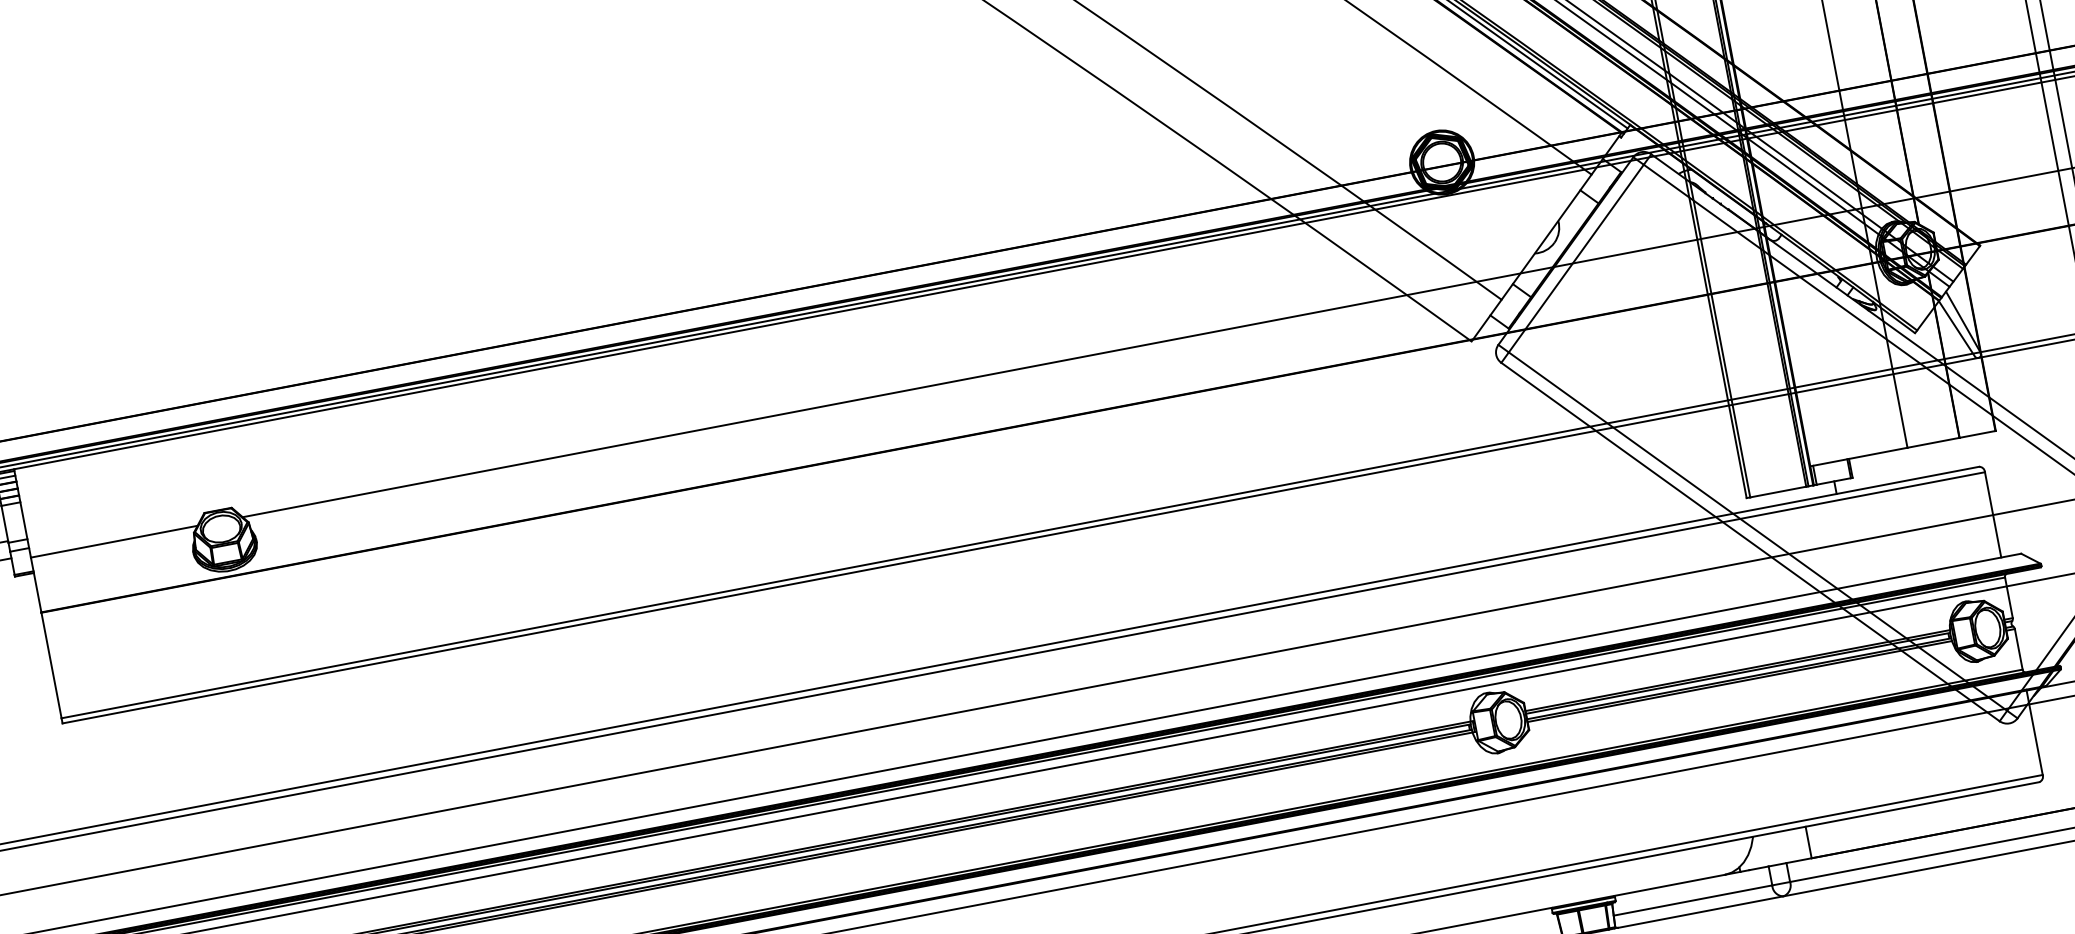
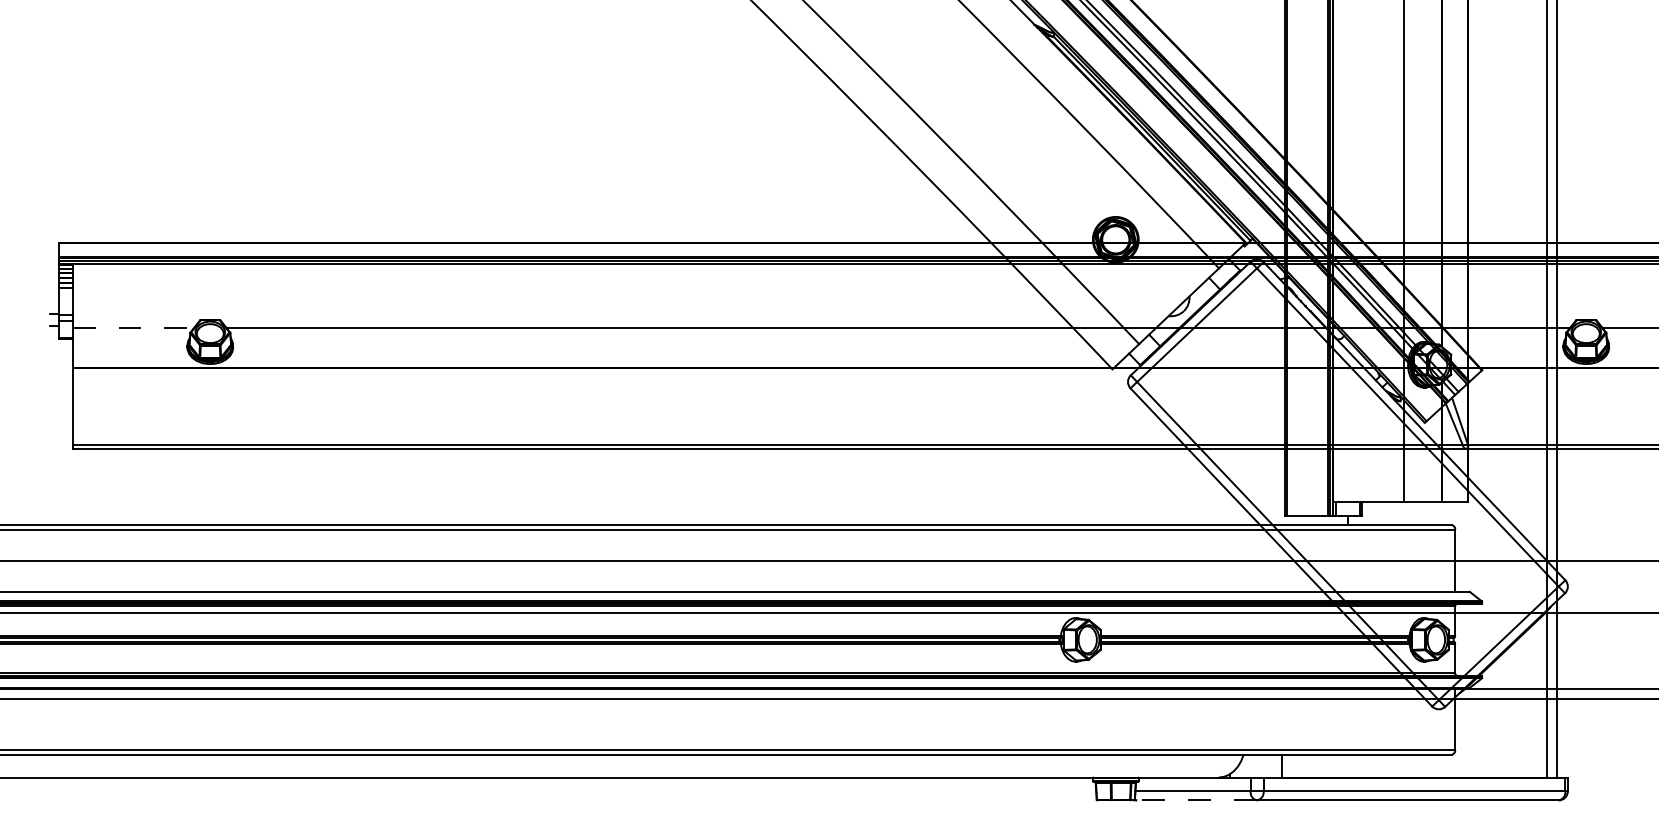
line: (114, 542) -> (133, 328), solid -> dashed
line: (1701, 912) -> (1197, 800), solid -> dashed

